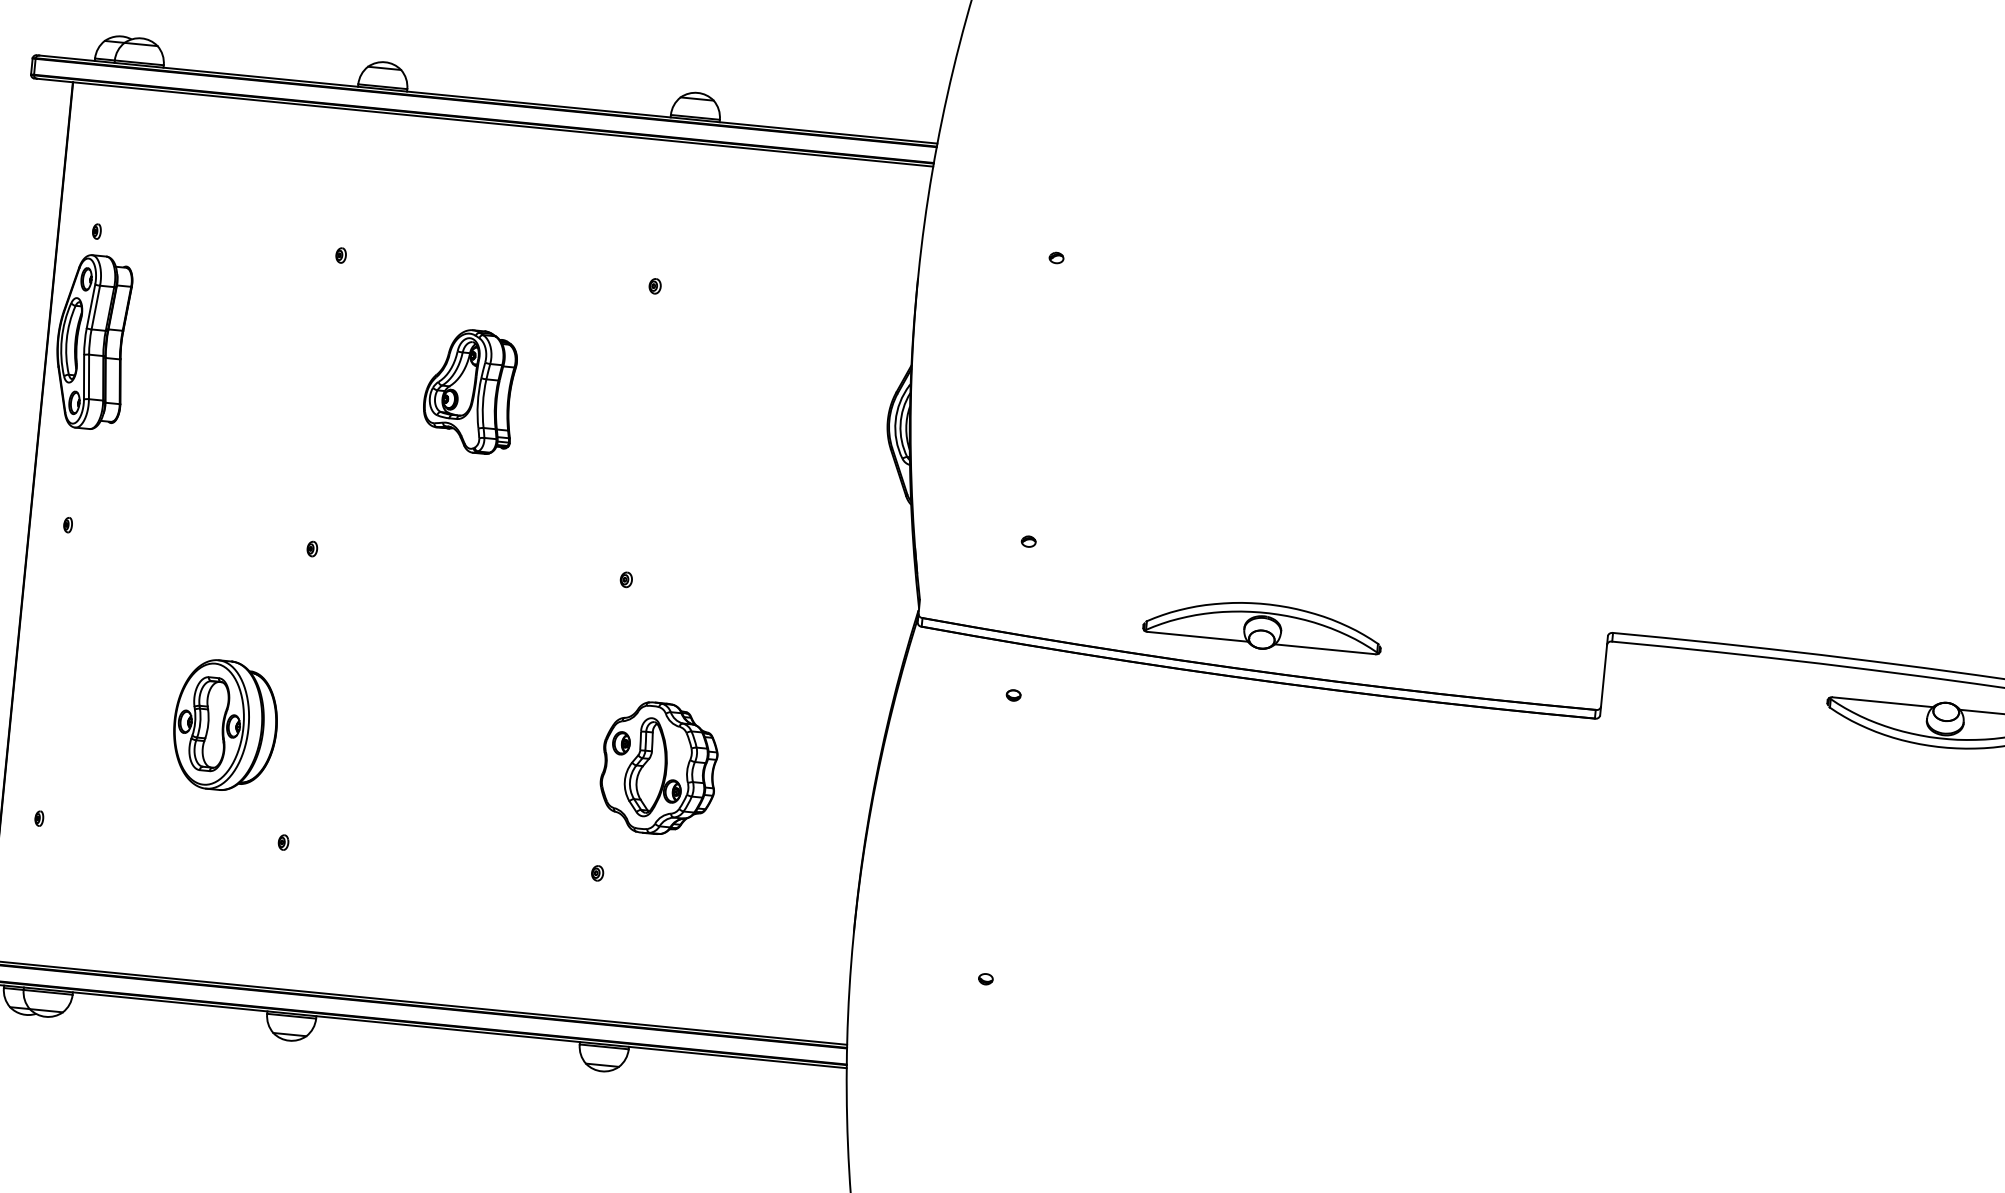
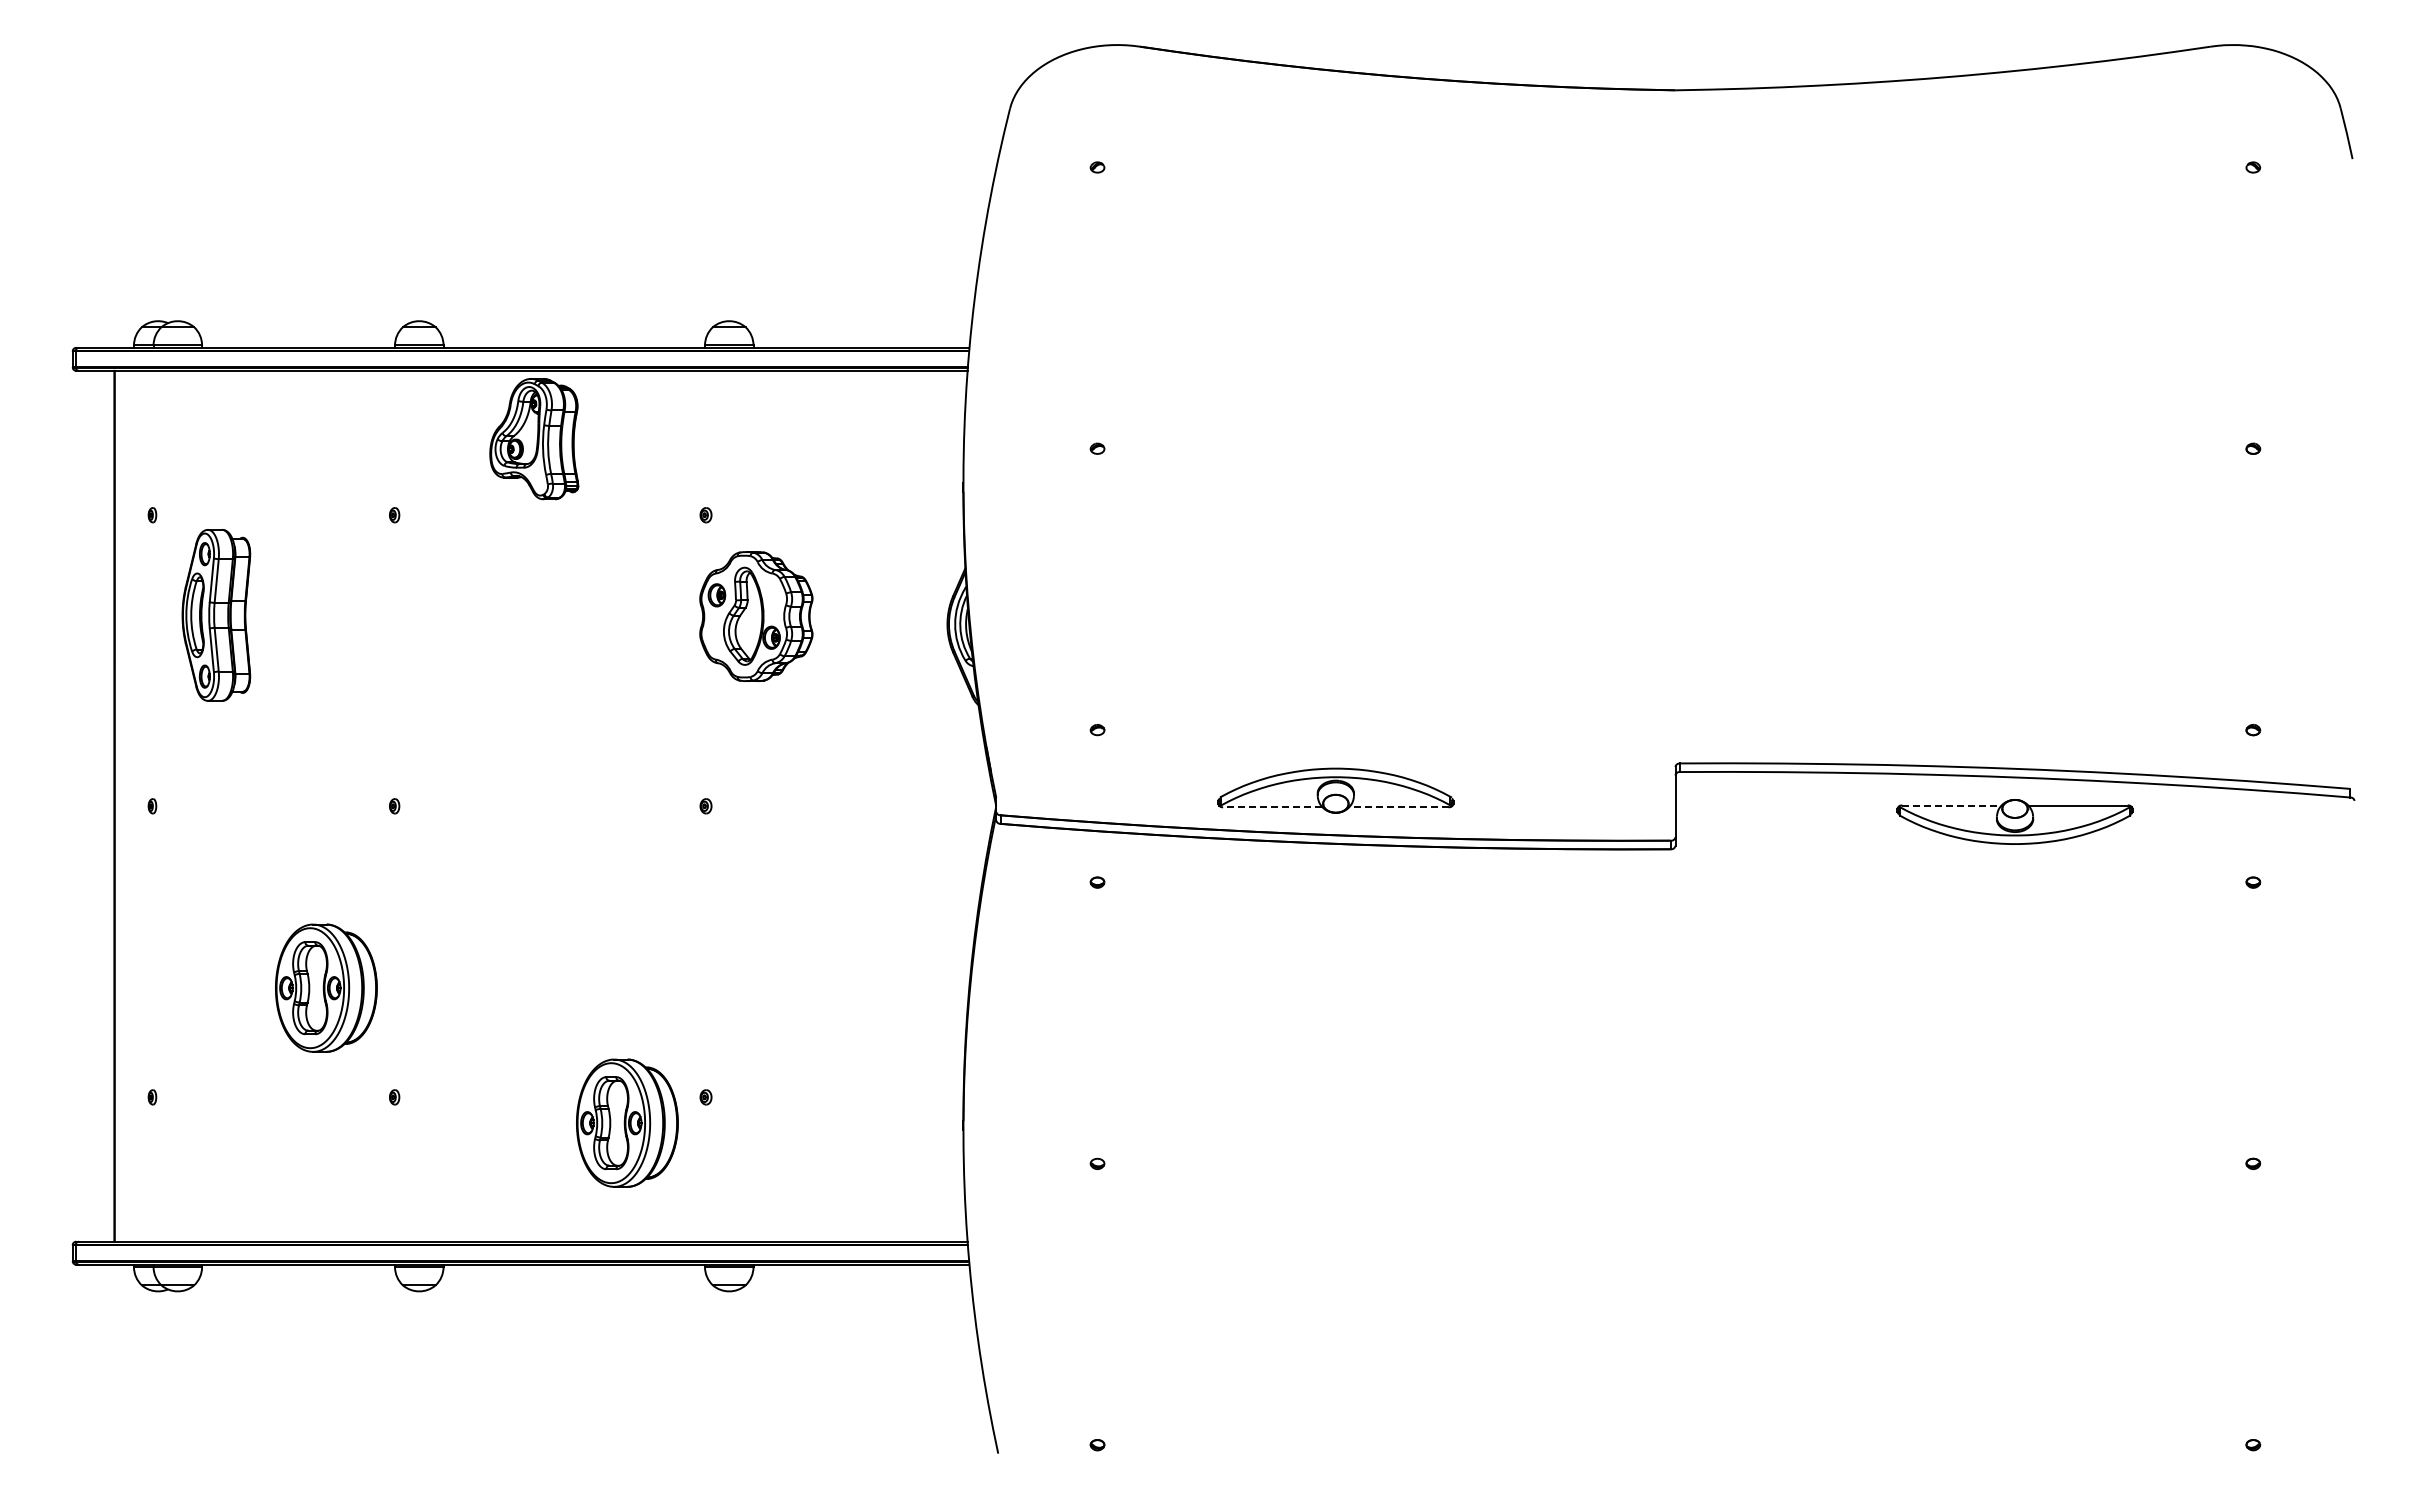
part: (92, 342) -> (216, 615), moved
part: (470, 391) -> (534, 439), moved
line: (1197, 637) -> (1272, 807), solid -> dashed
line: (1324, 649) -> (1398, 807), solid -> dashed
line: (1882, 702) -> (1951, 805), solid -> dashed
part: (659, 768) -> (756, 616), moved
part: (515, 890) -> (627, 1122), added

